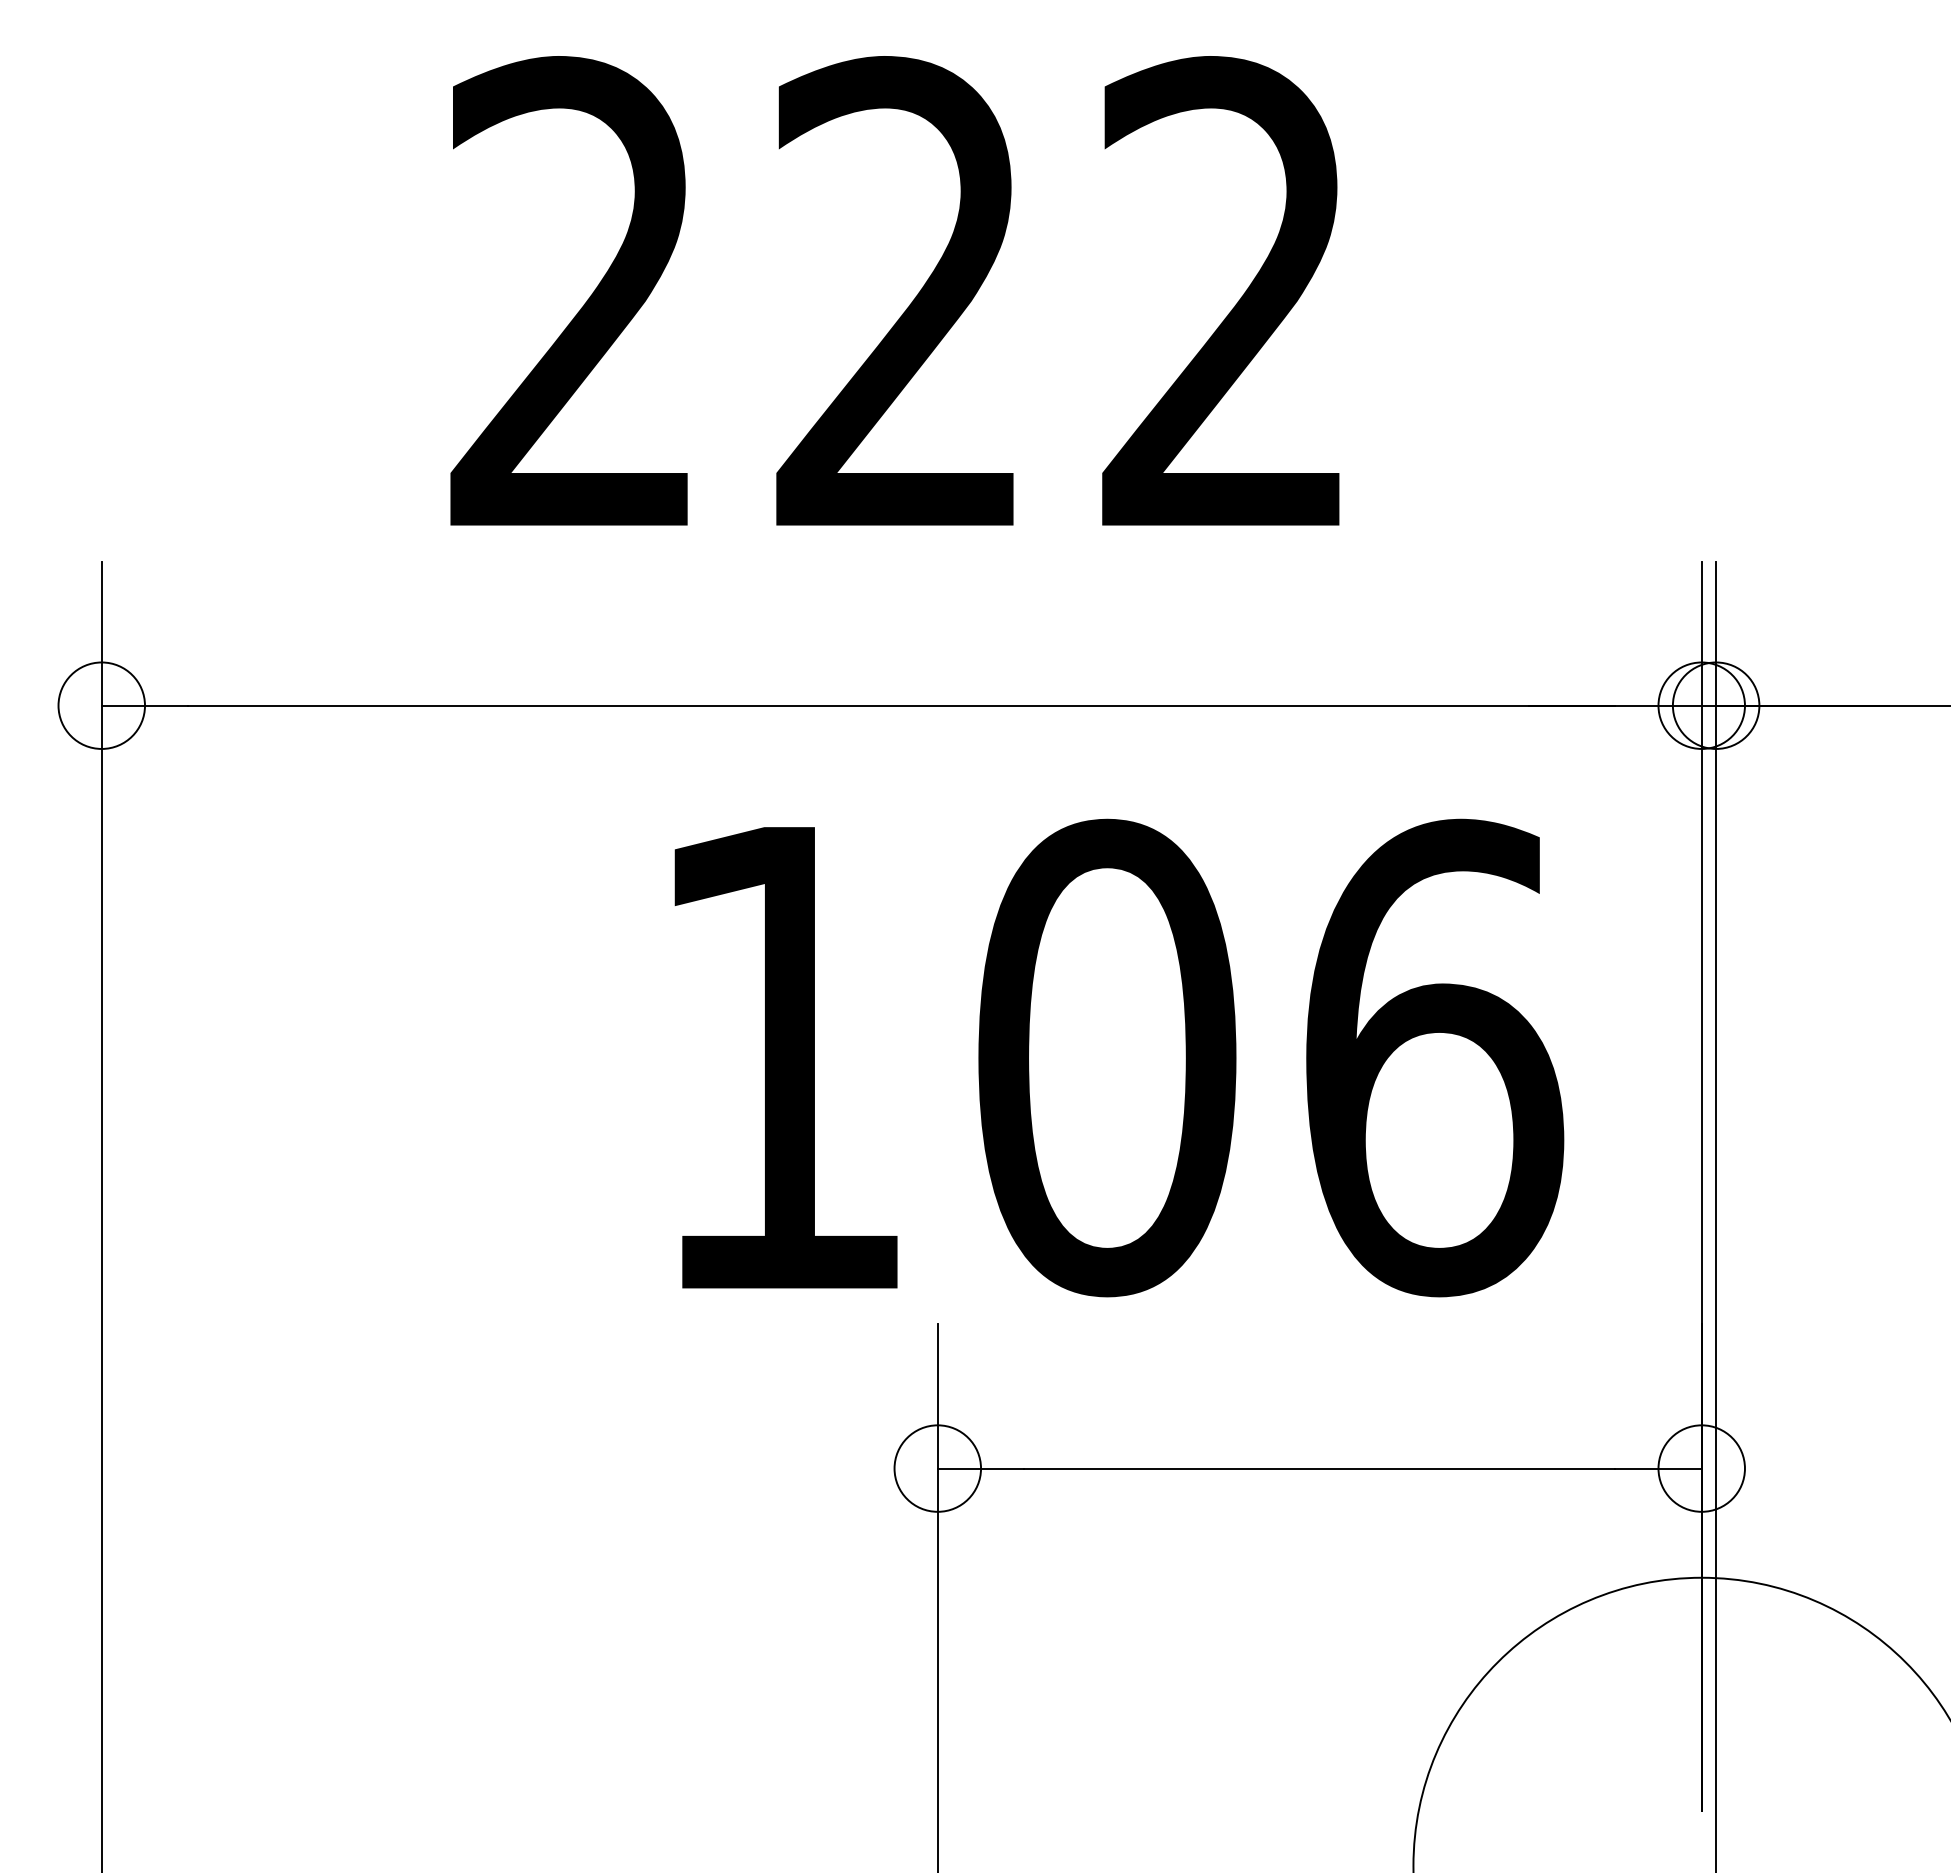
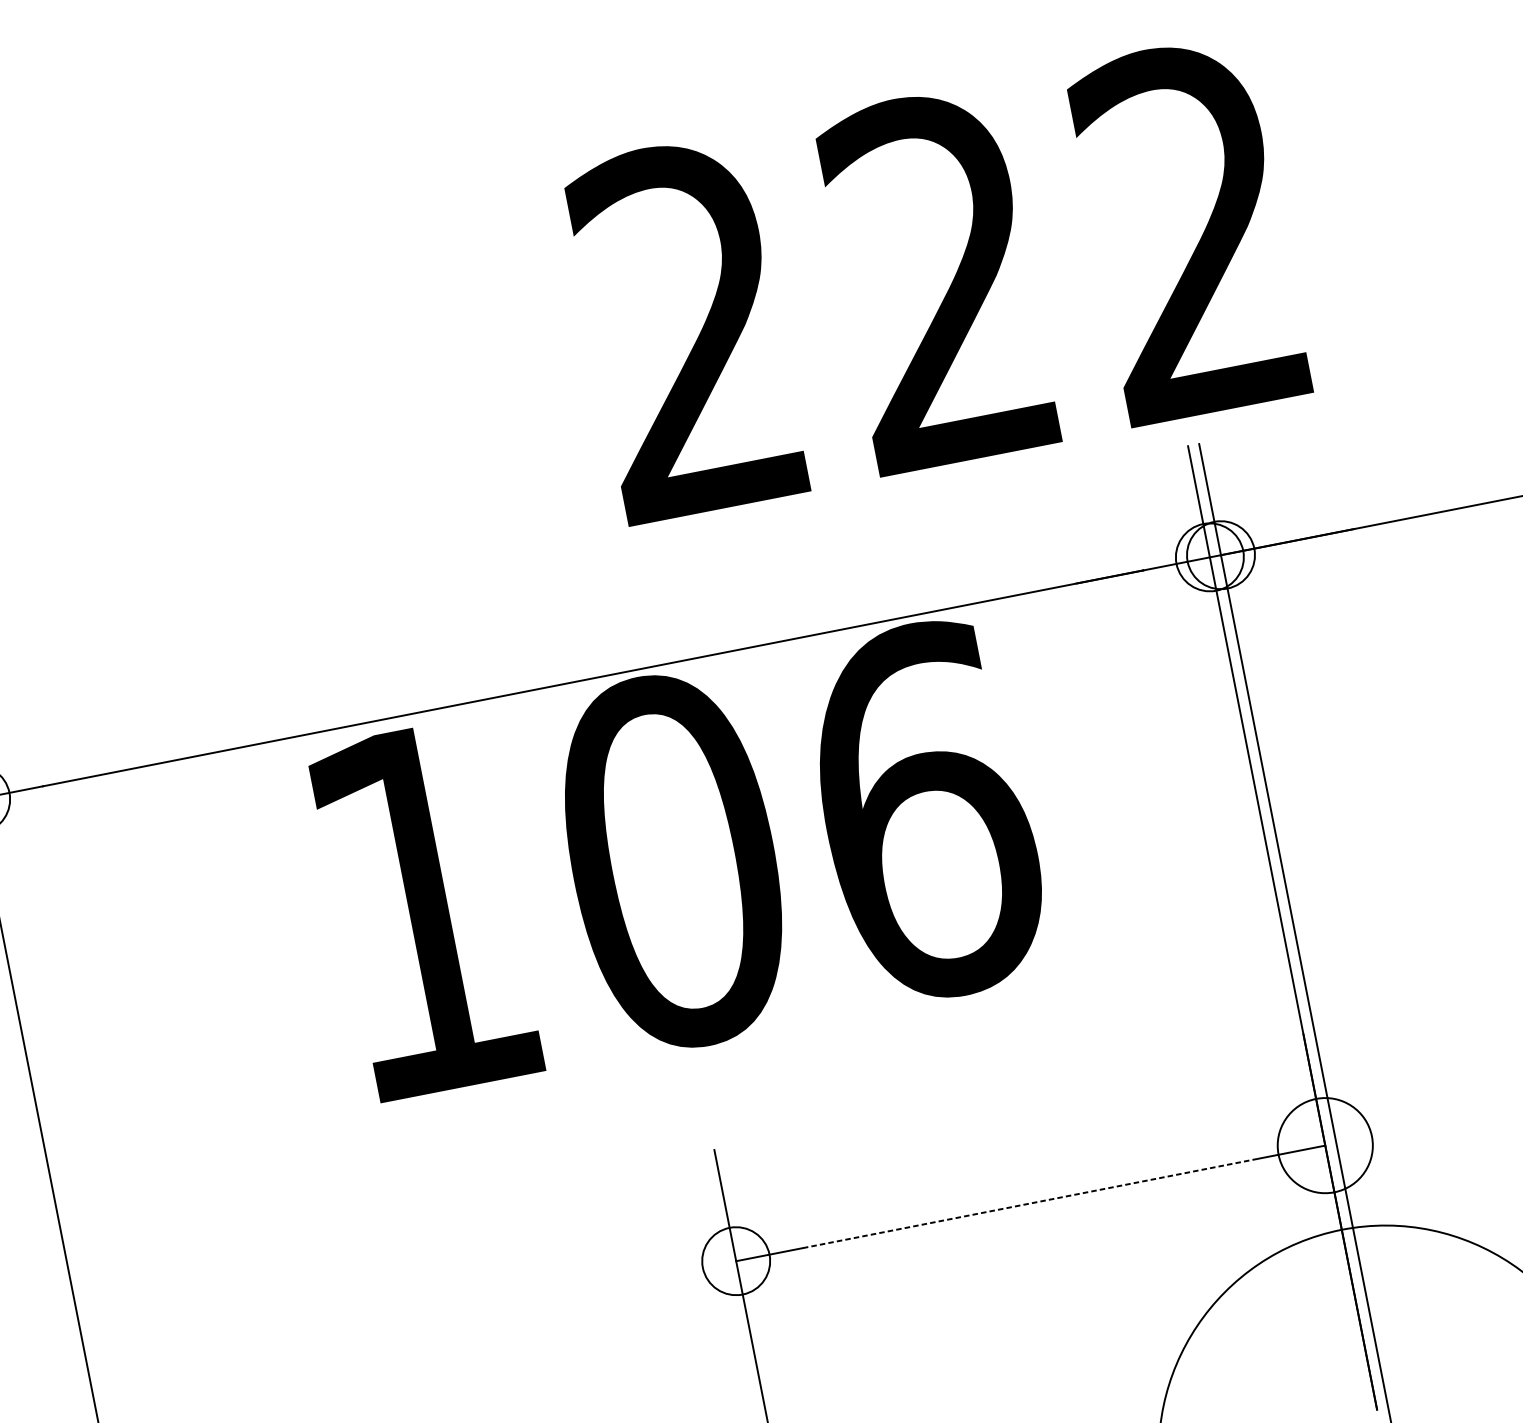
text: (894, 290) -> (935, 278), moved
text: (1119, 1057) -> (682, 859), moved
line: (1320, 1468) -> (1031, 1203), solid -> dashed
circle: (1701, 1468) -> (1325, 1145), size x1.4

